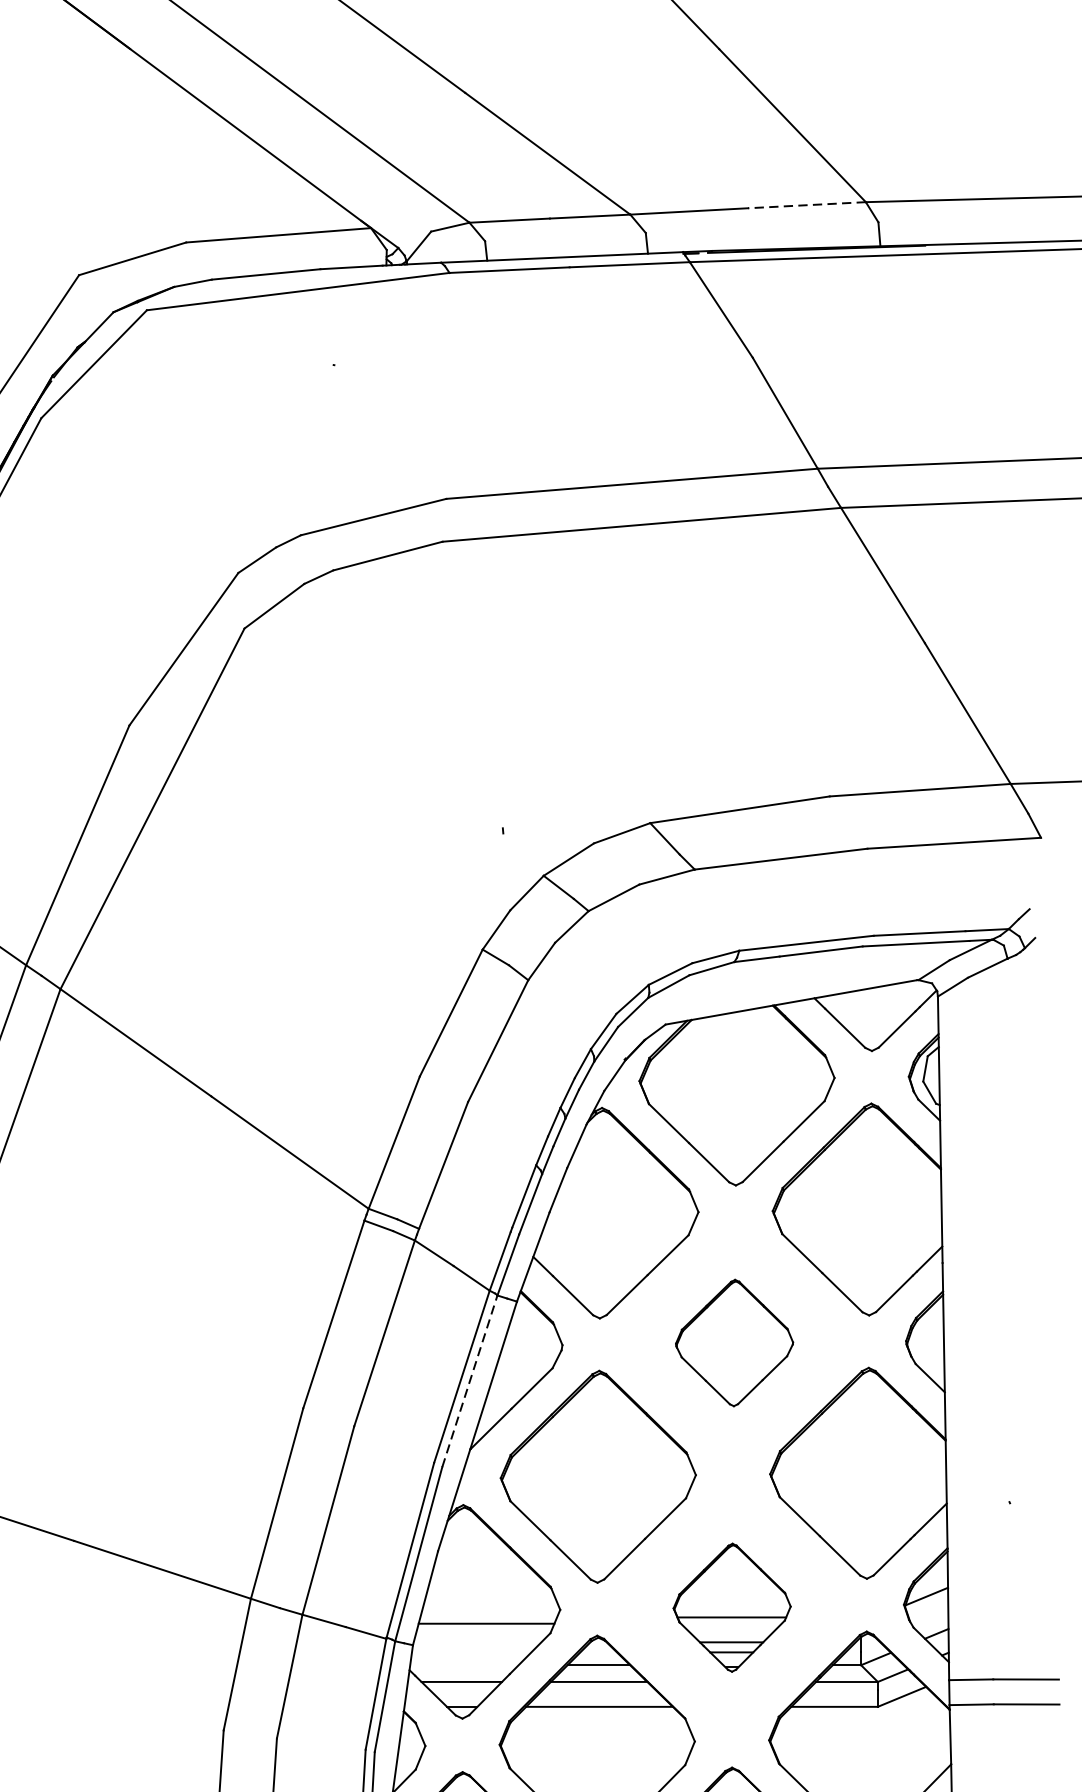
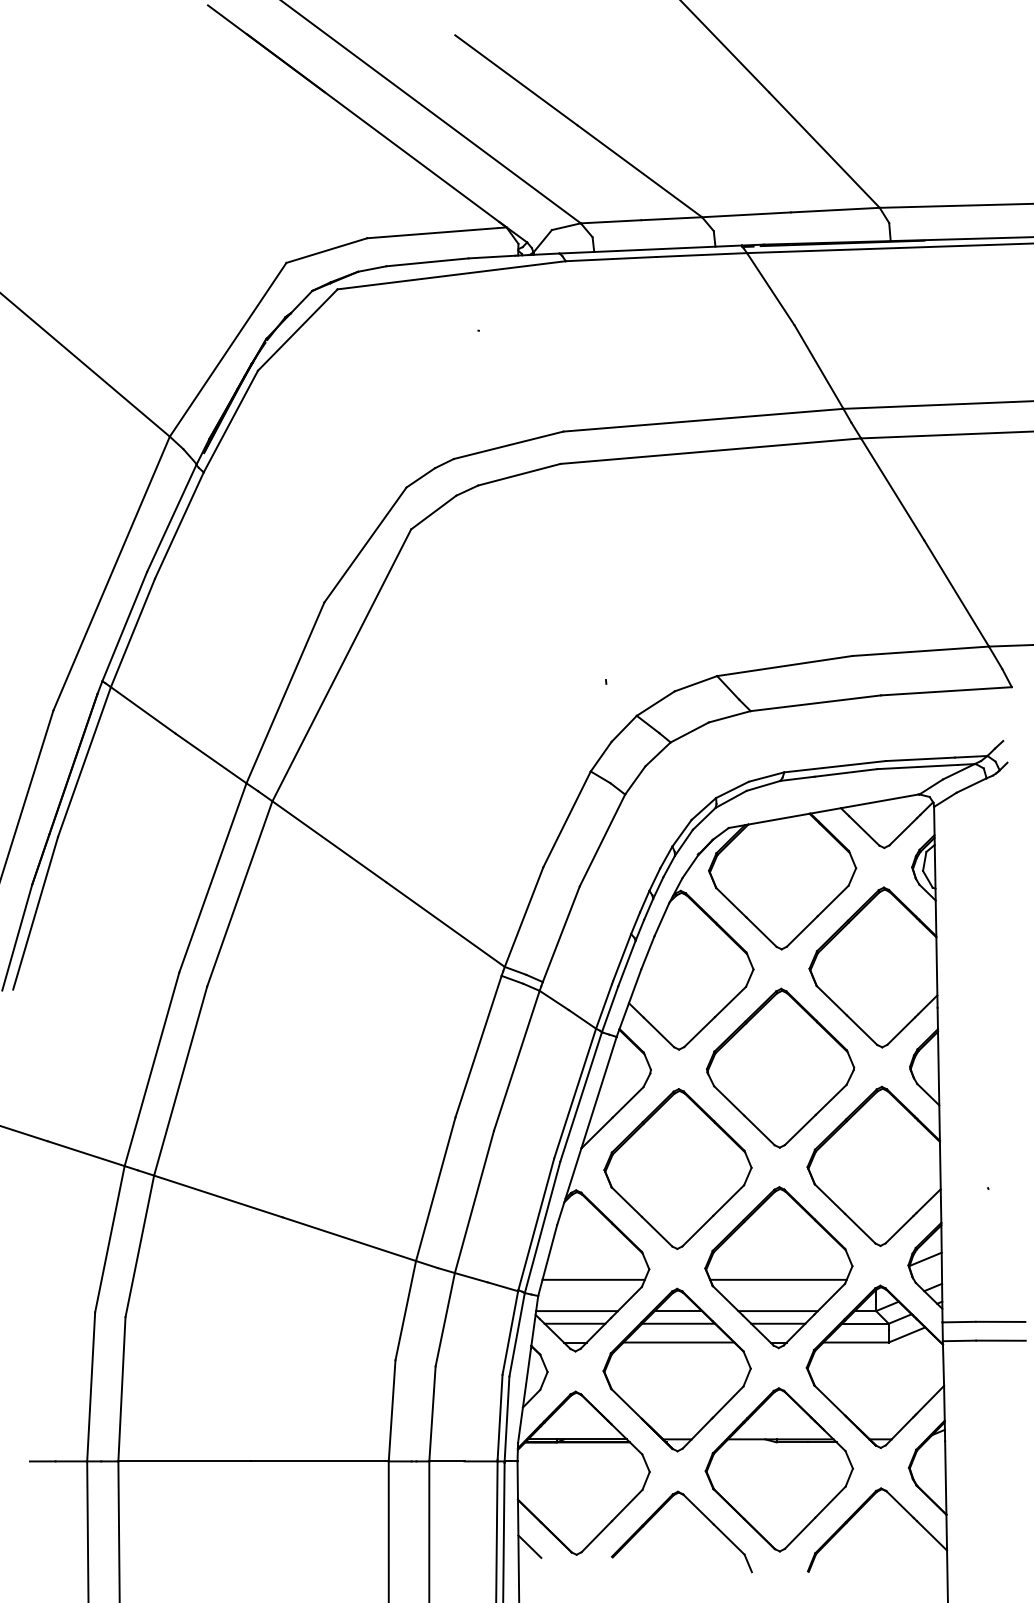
line: (805, 205) -> (834, 210), dashed -> solid
part: (734, 1342) -> (780, 1067), size x1.67
line: (470, 1381) -> (581, 1097), dashed -> solid
part: (731, 1607) -> (778, 1267), size x1.67
line: (463, 1665) -> (576, 1311), added

